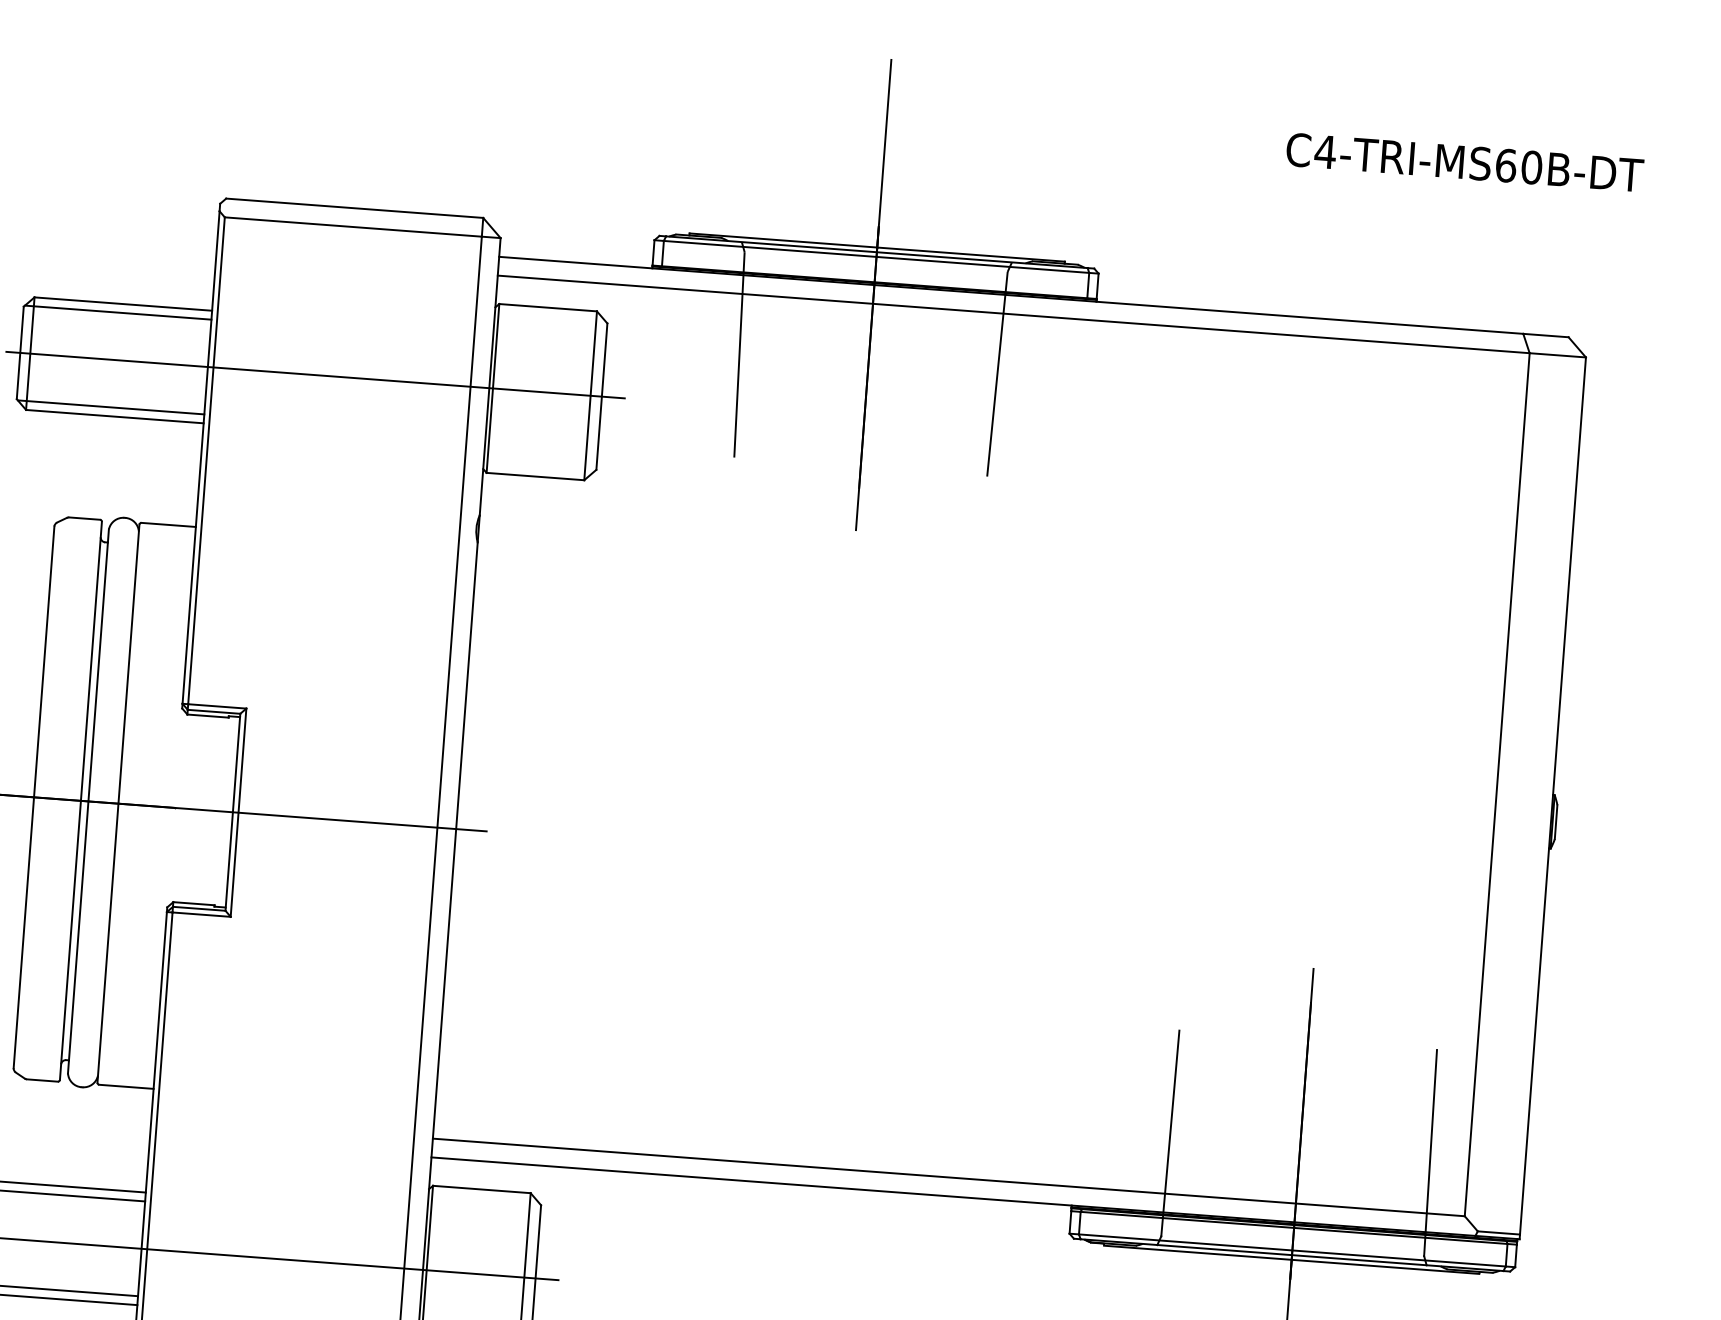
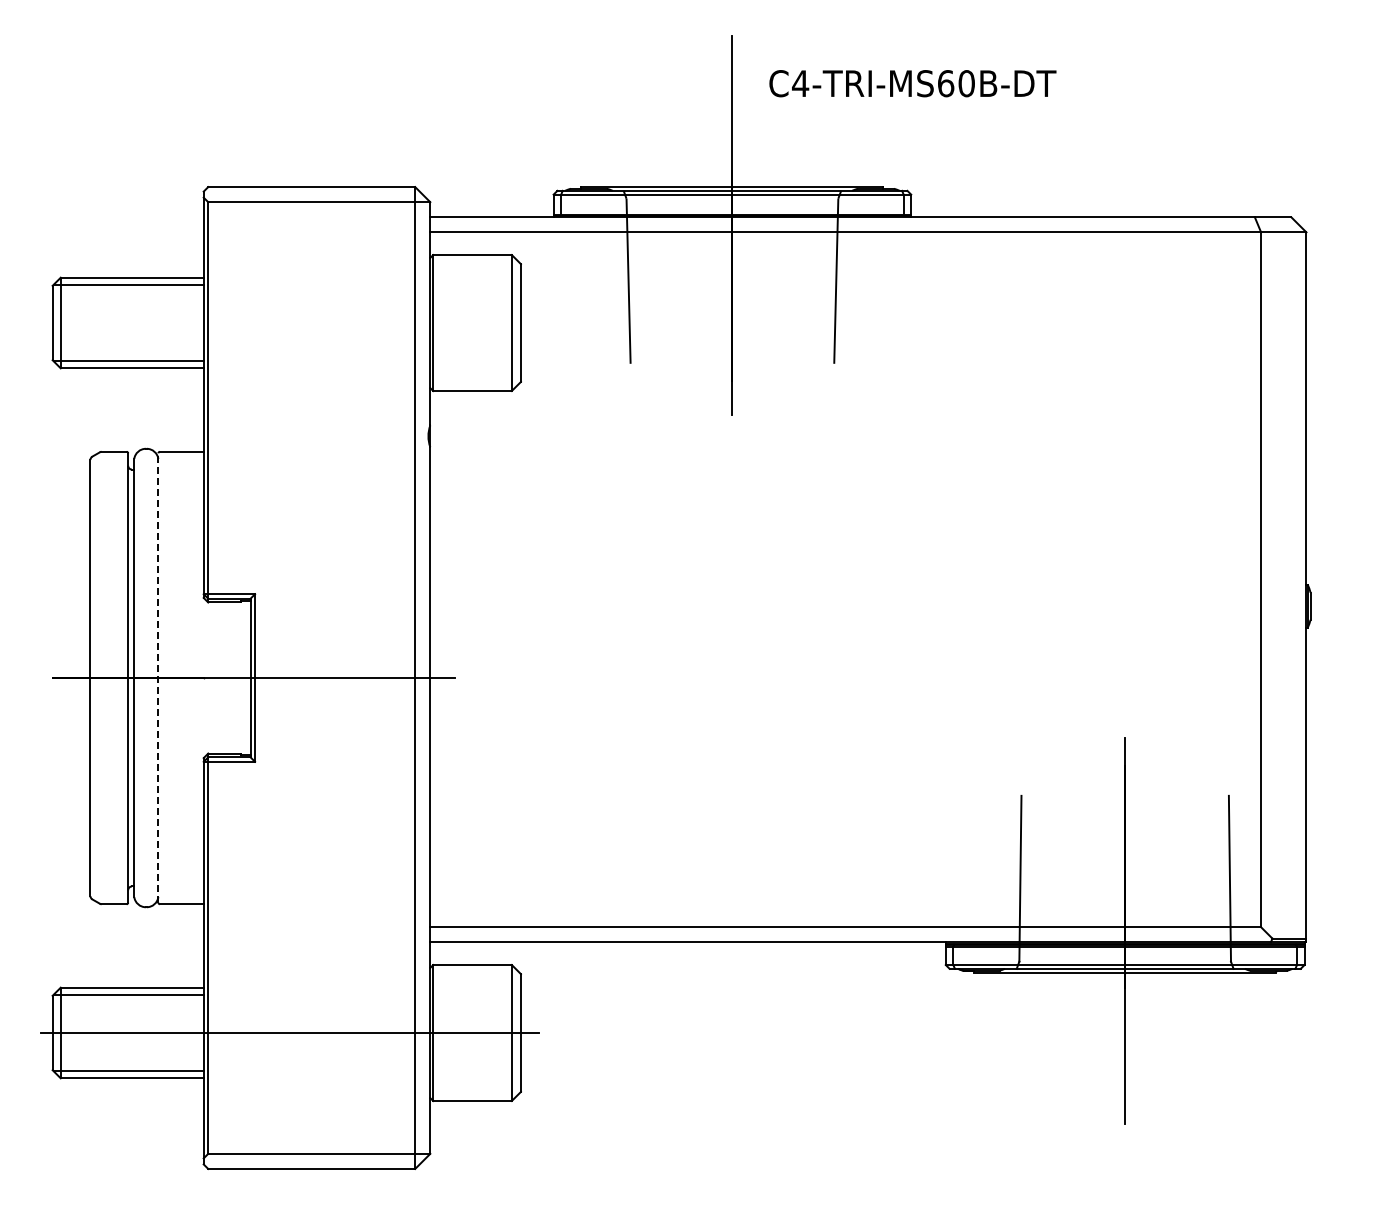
text: (1464, 162) -> (912, 83), moved
line: (315, 375) -> (290, 323), removed
line: (118, 804) -> (158, 678), solid -> dashed

